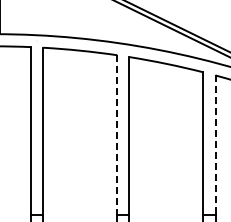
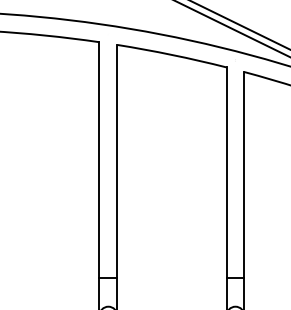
line: (117, 134) -> (99, 159), dashed -> solid
line: (215, 145) -> (244, 175), dashed -> solid

